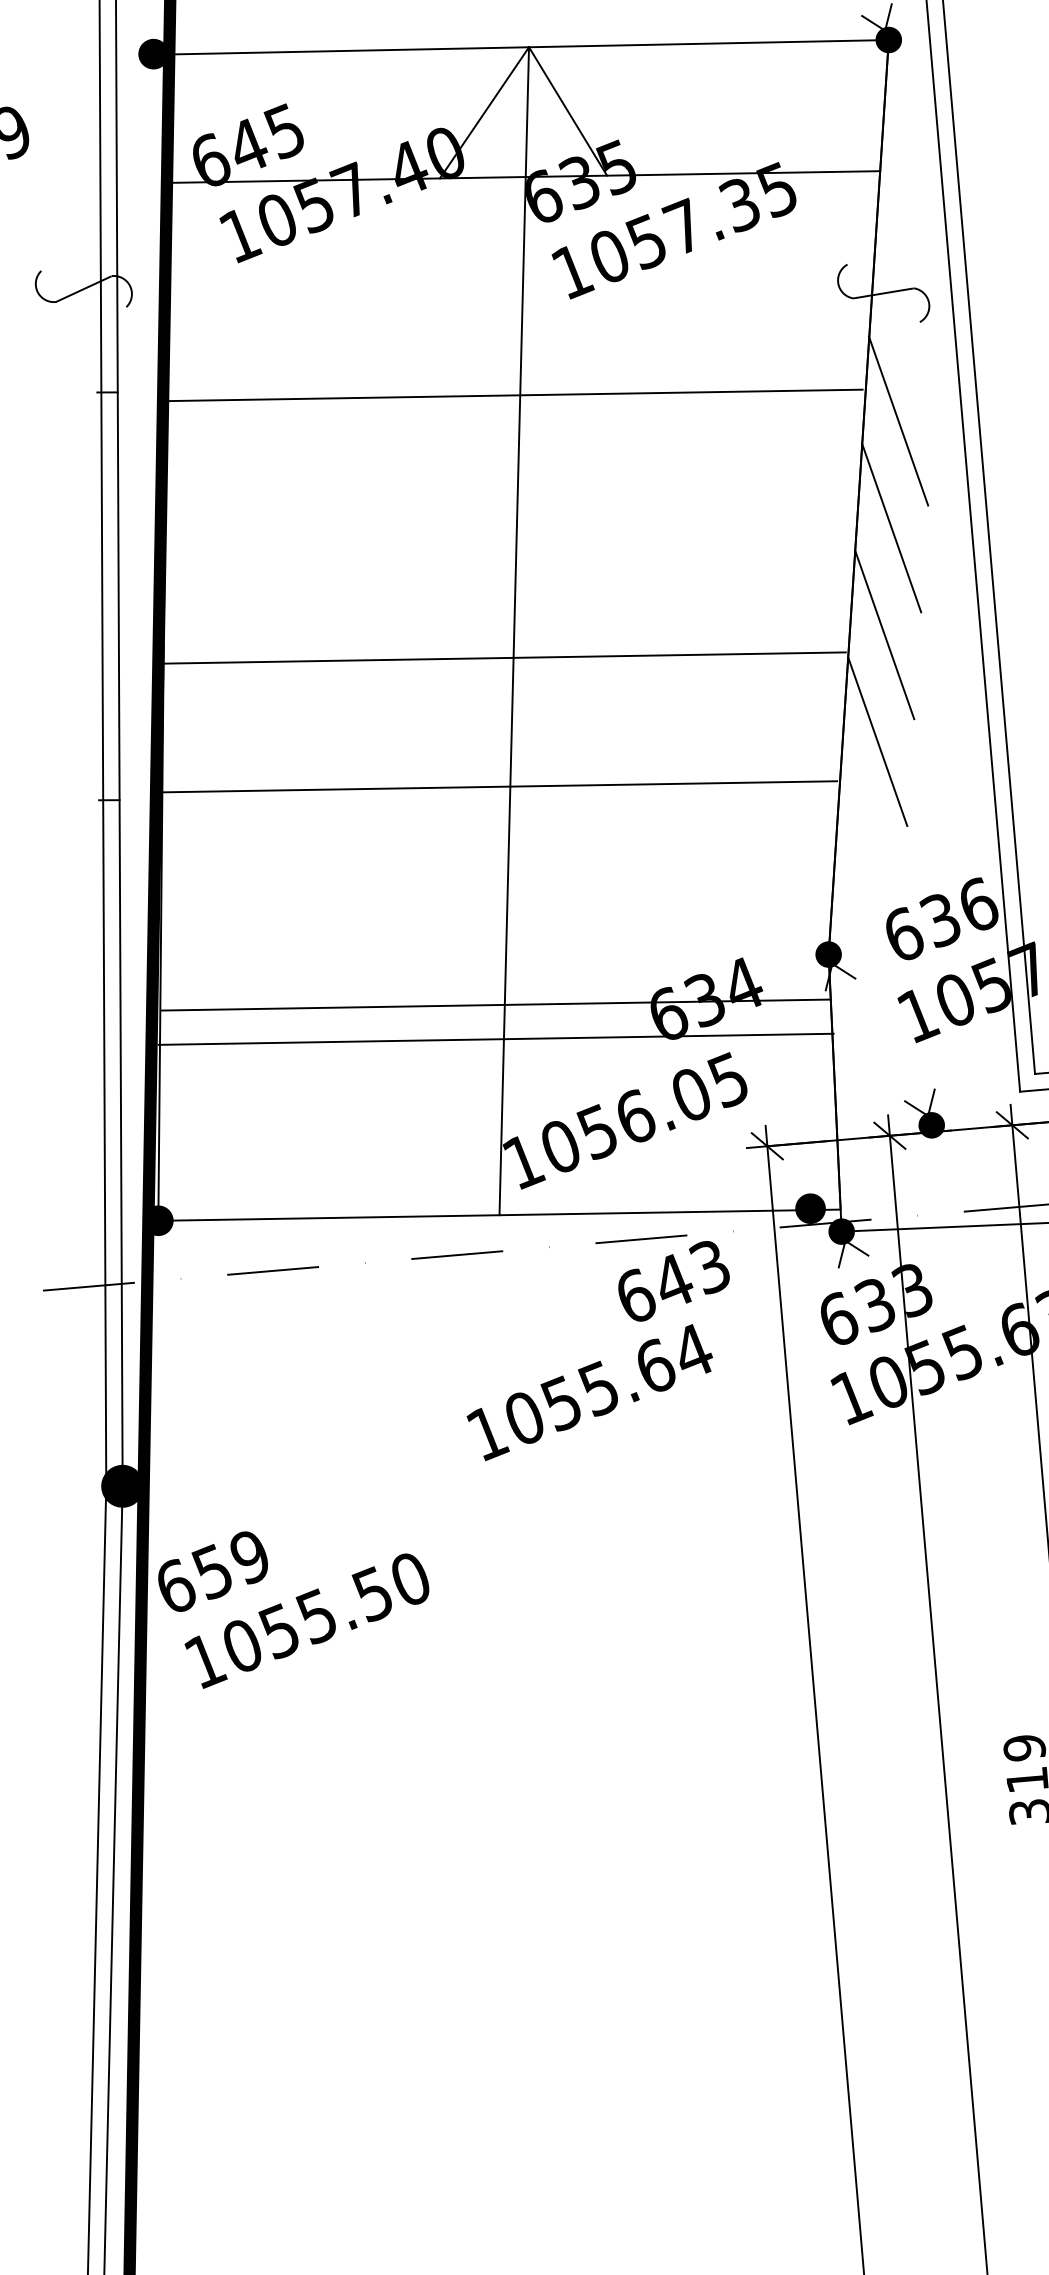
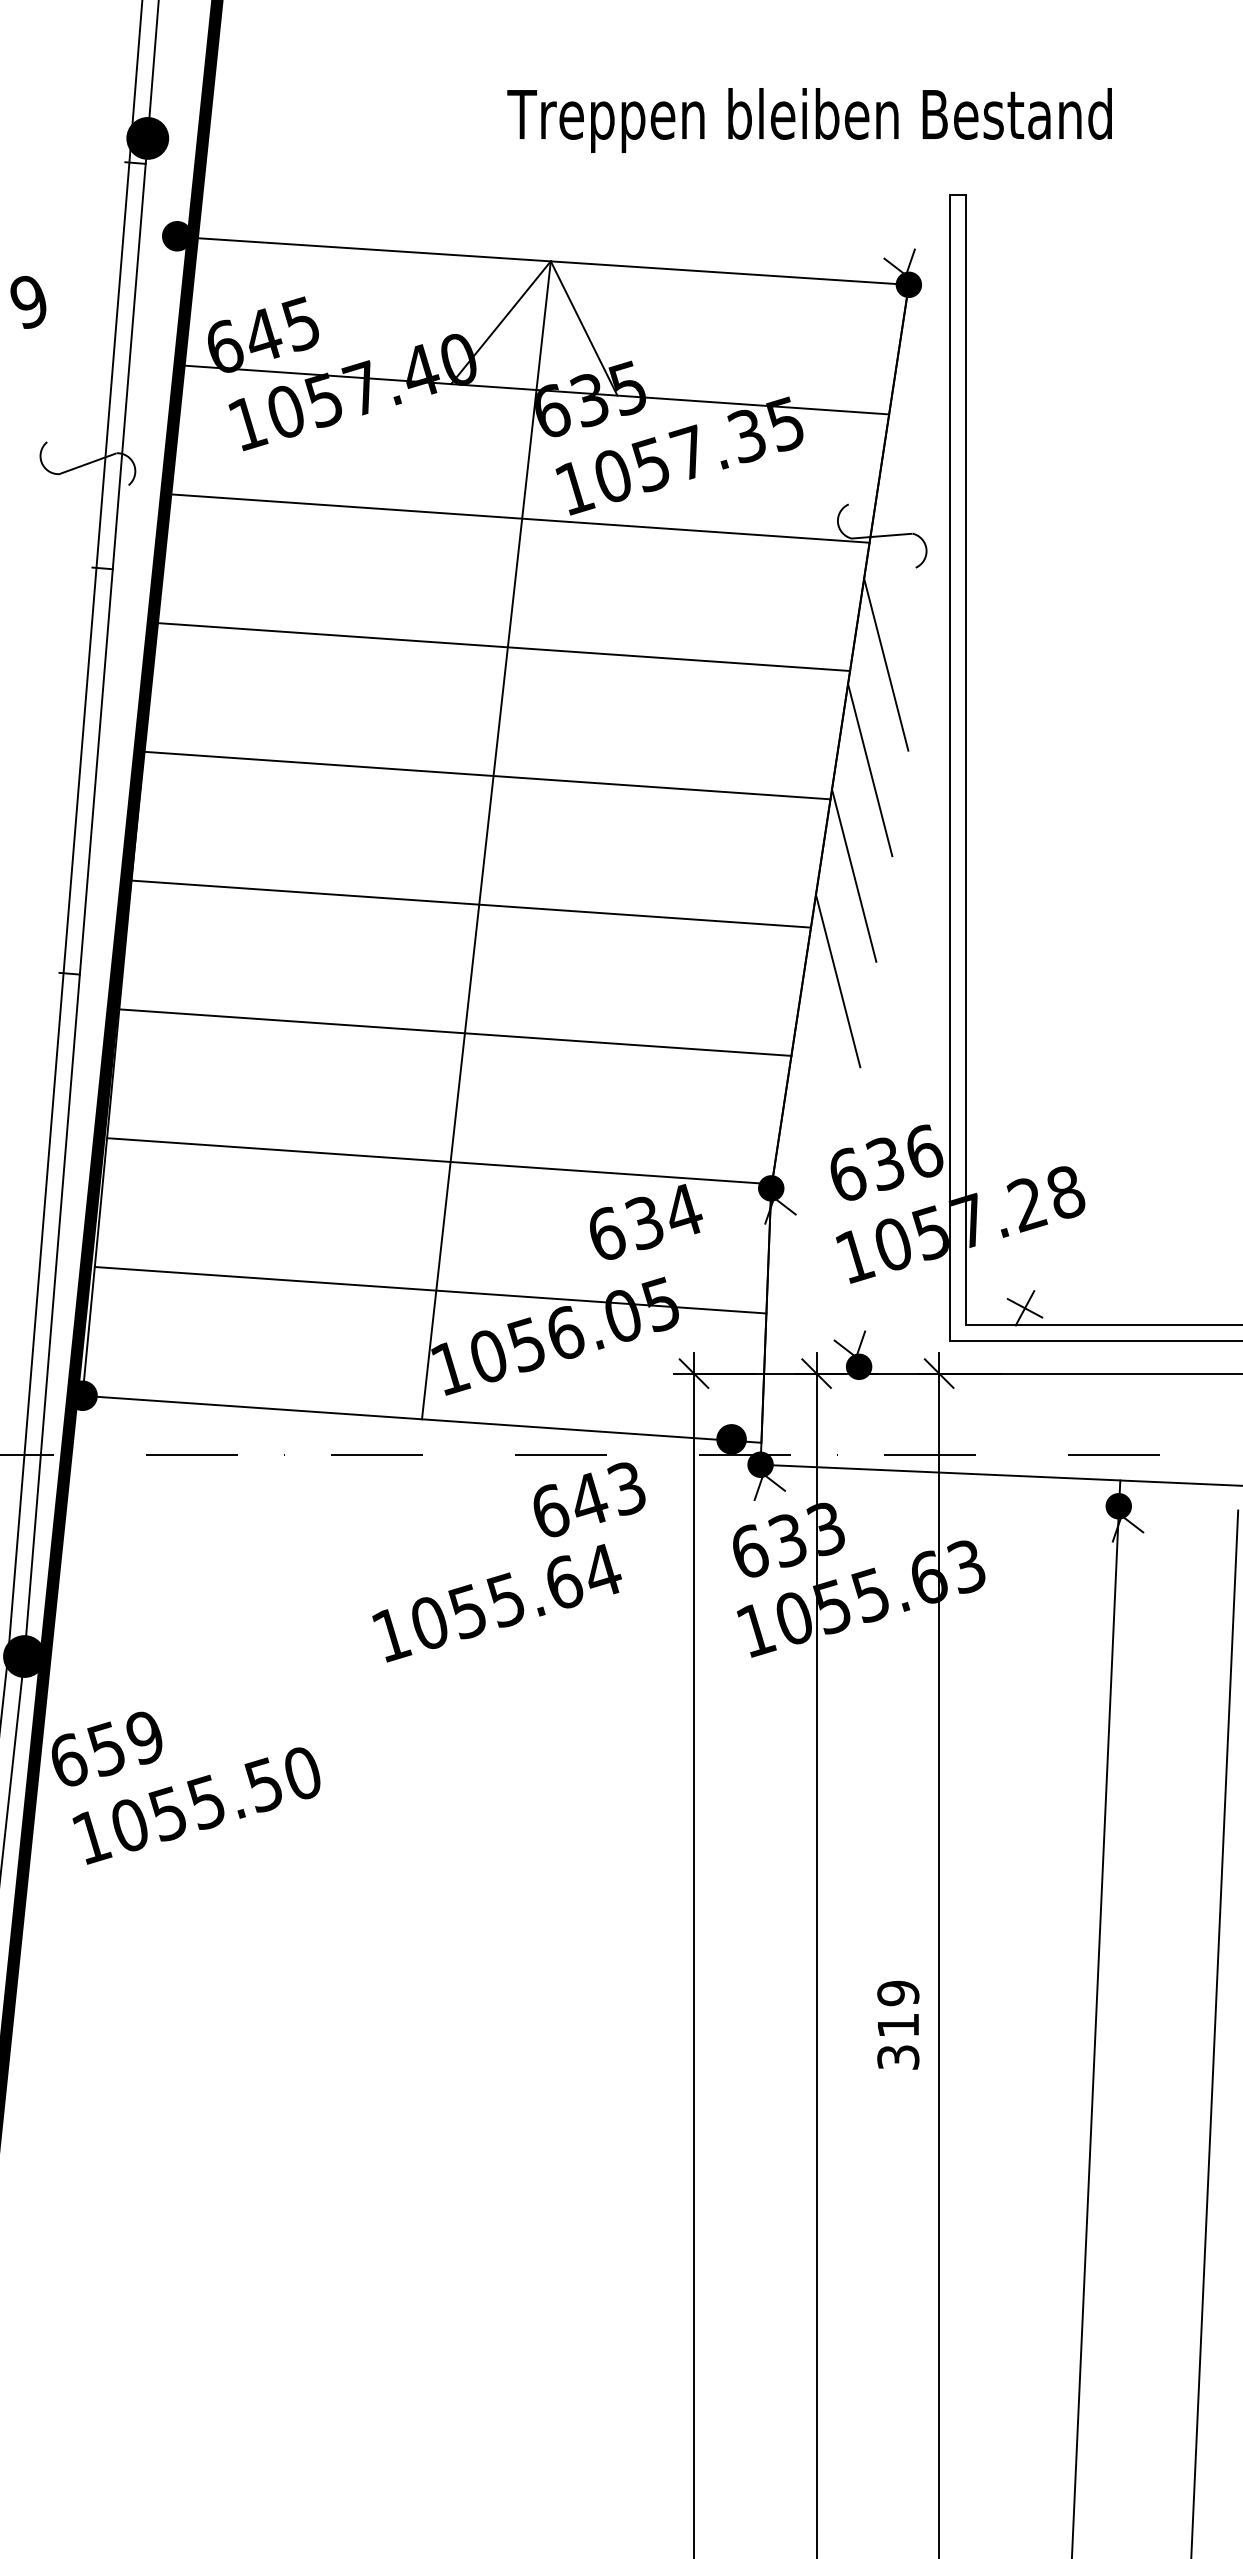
line: (518, 306) -> (518, 518), added
line: (514, 394) -> (503, 646), moved
line: (508, 566) -> (486, 775), added
line: (503, 657) -> (470, 903), moved
line: (499, 786) -> (455, 1032), moved
line: (496, 1005) -> (439, 1161), moved
line: (496, 1039) -> (430, 1290), moved

